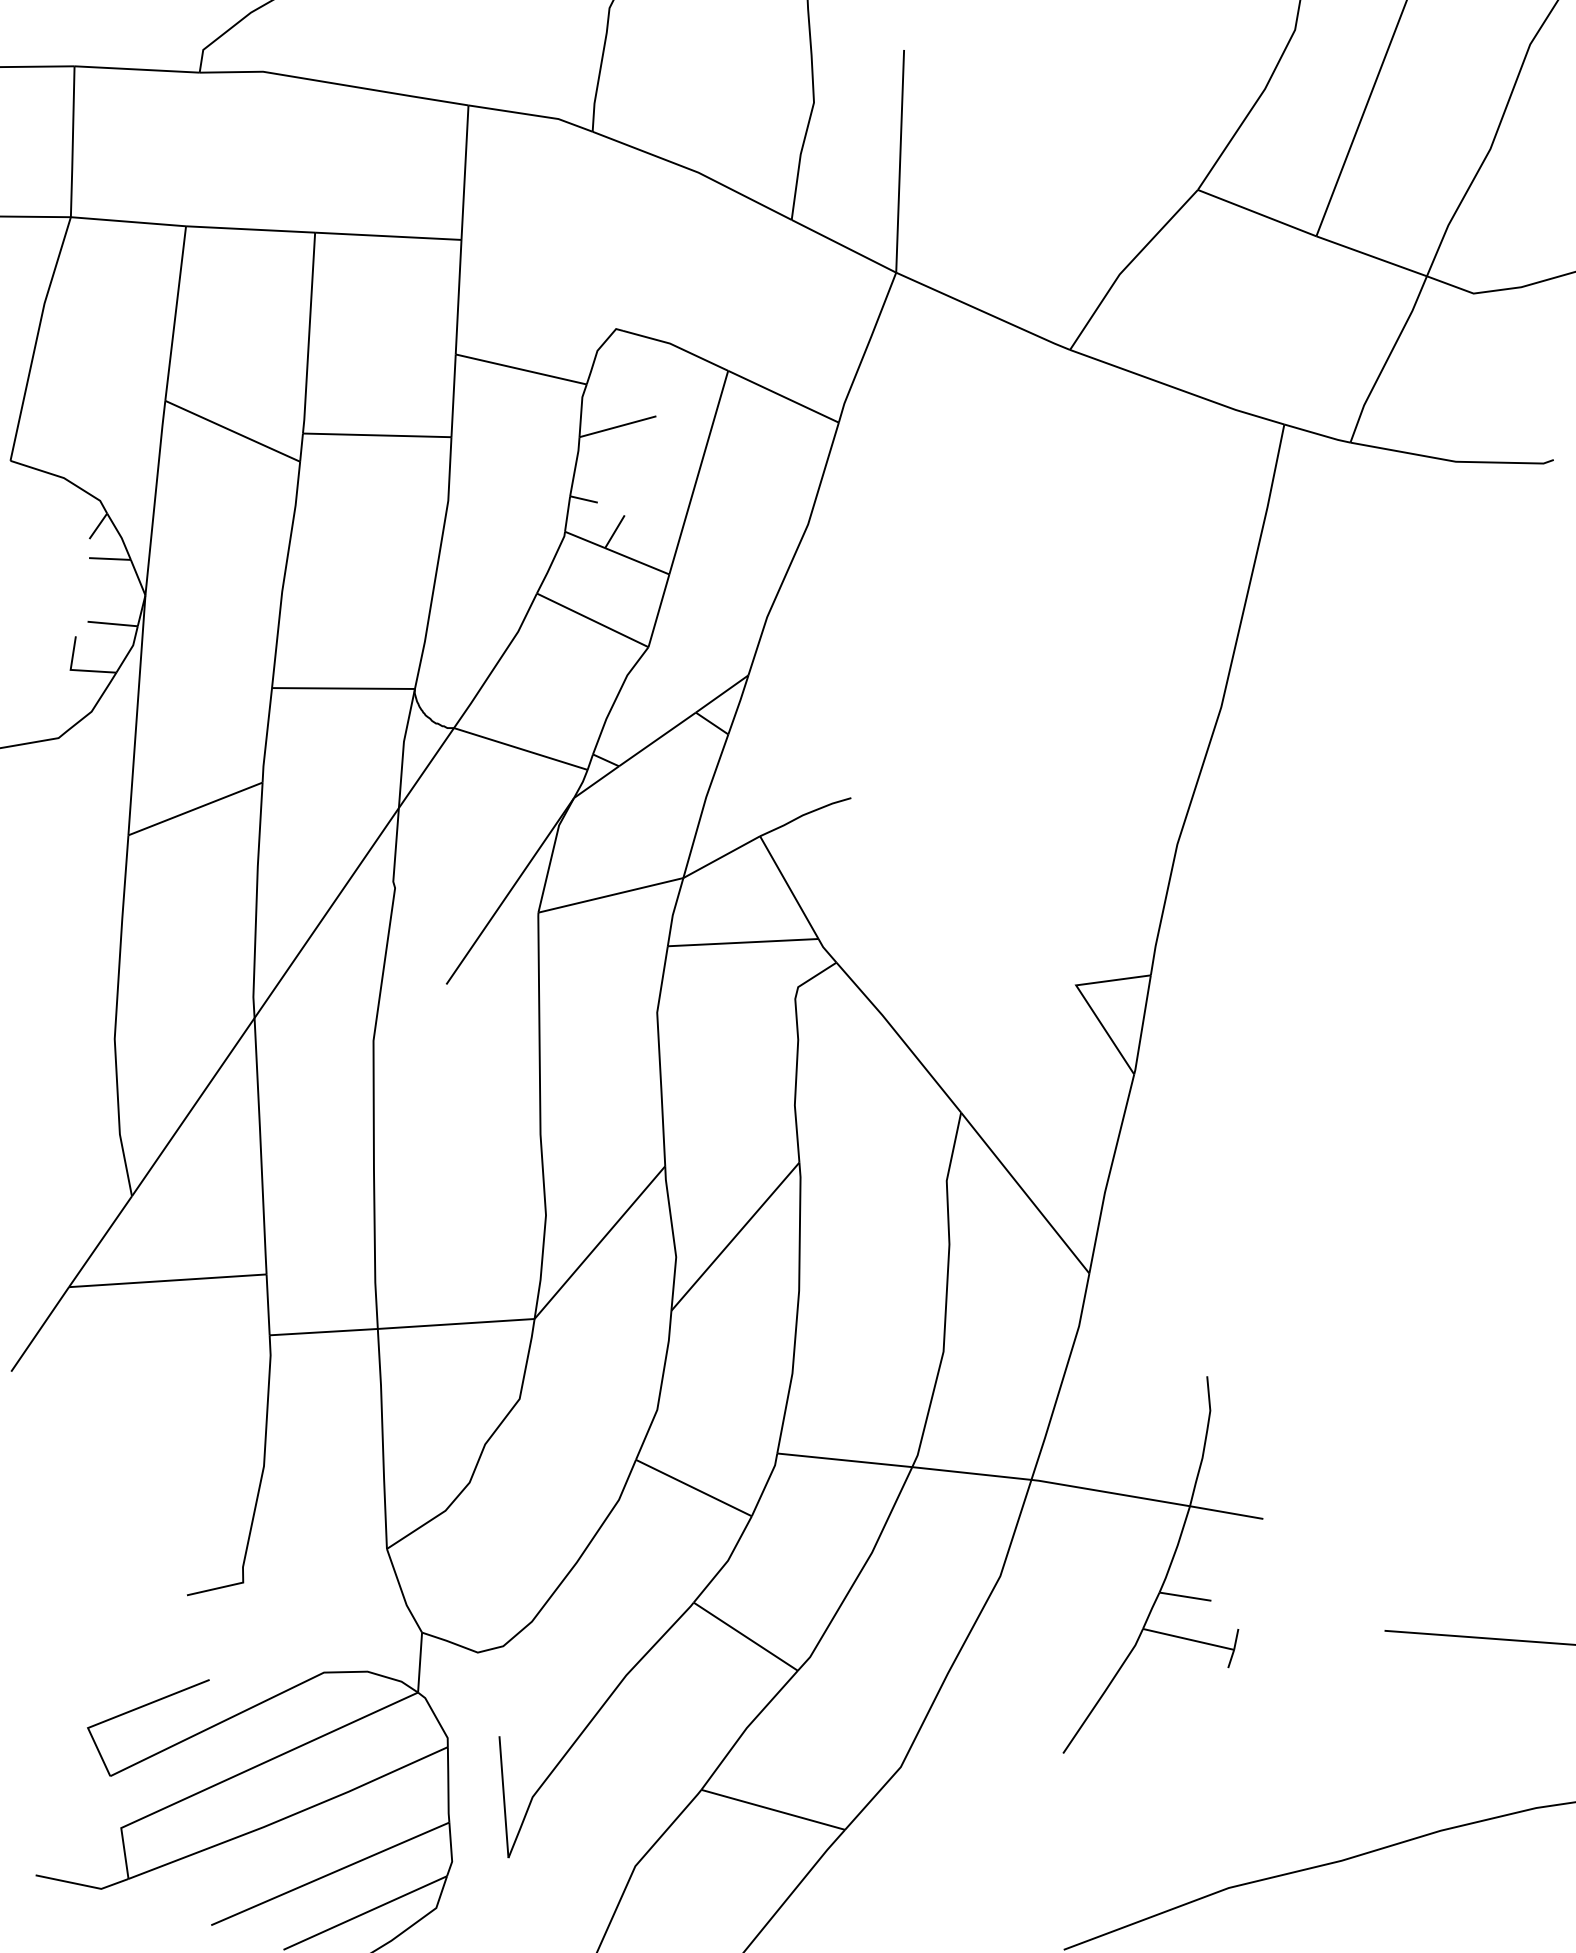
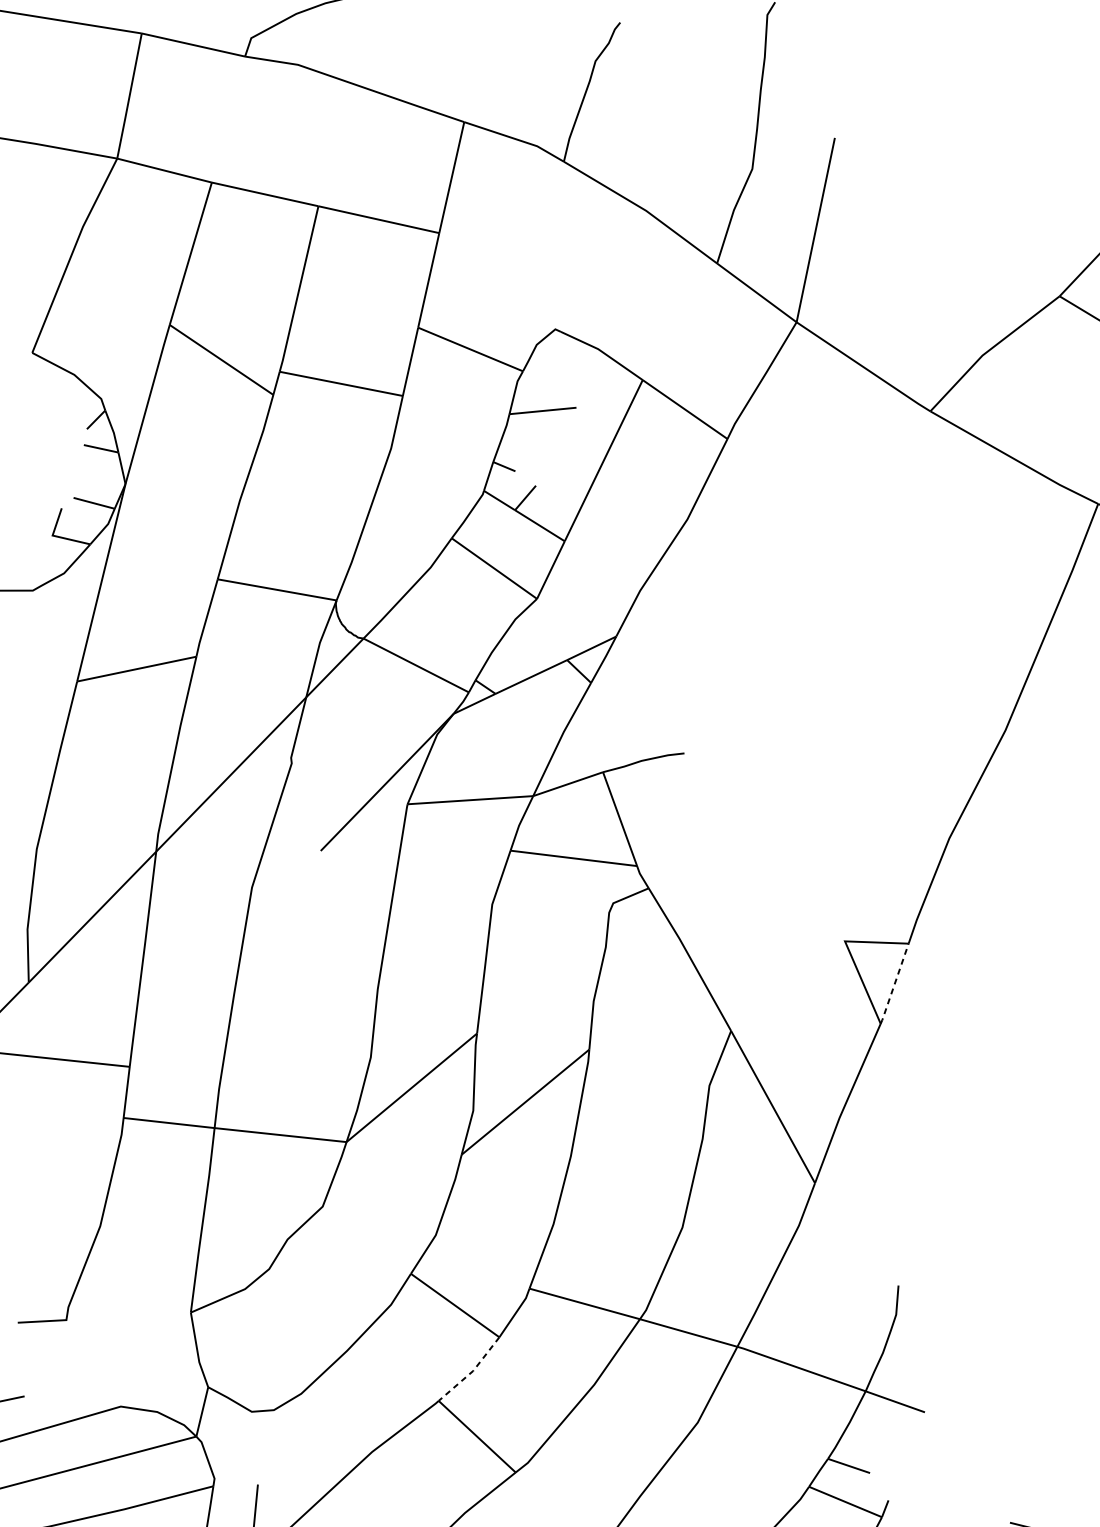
line: (1142, 1025) -> (894, 984), solid -> dashed
line: (726, 1562) -> (471, 1372), solid -> dashed

